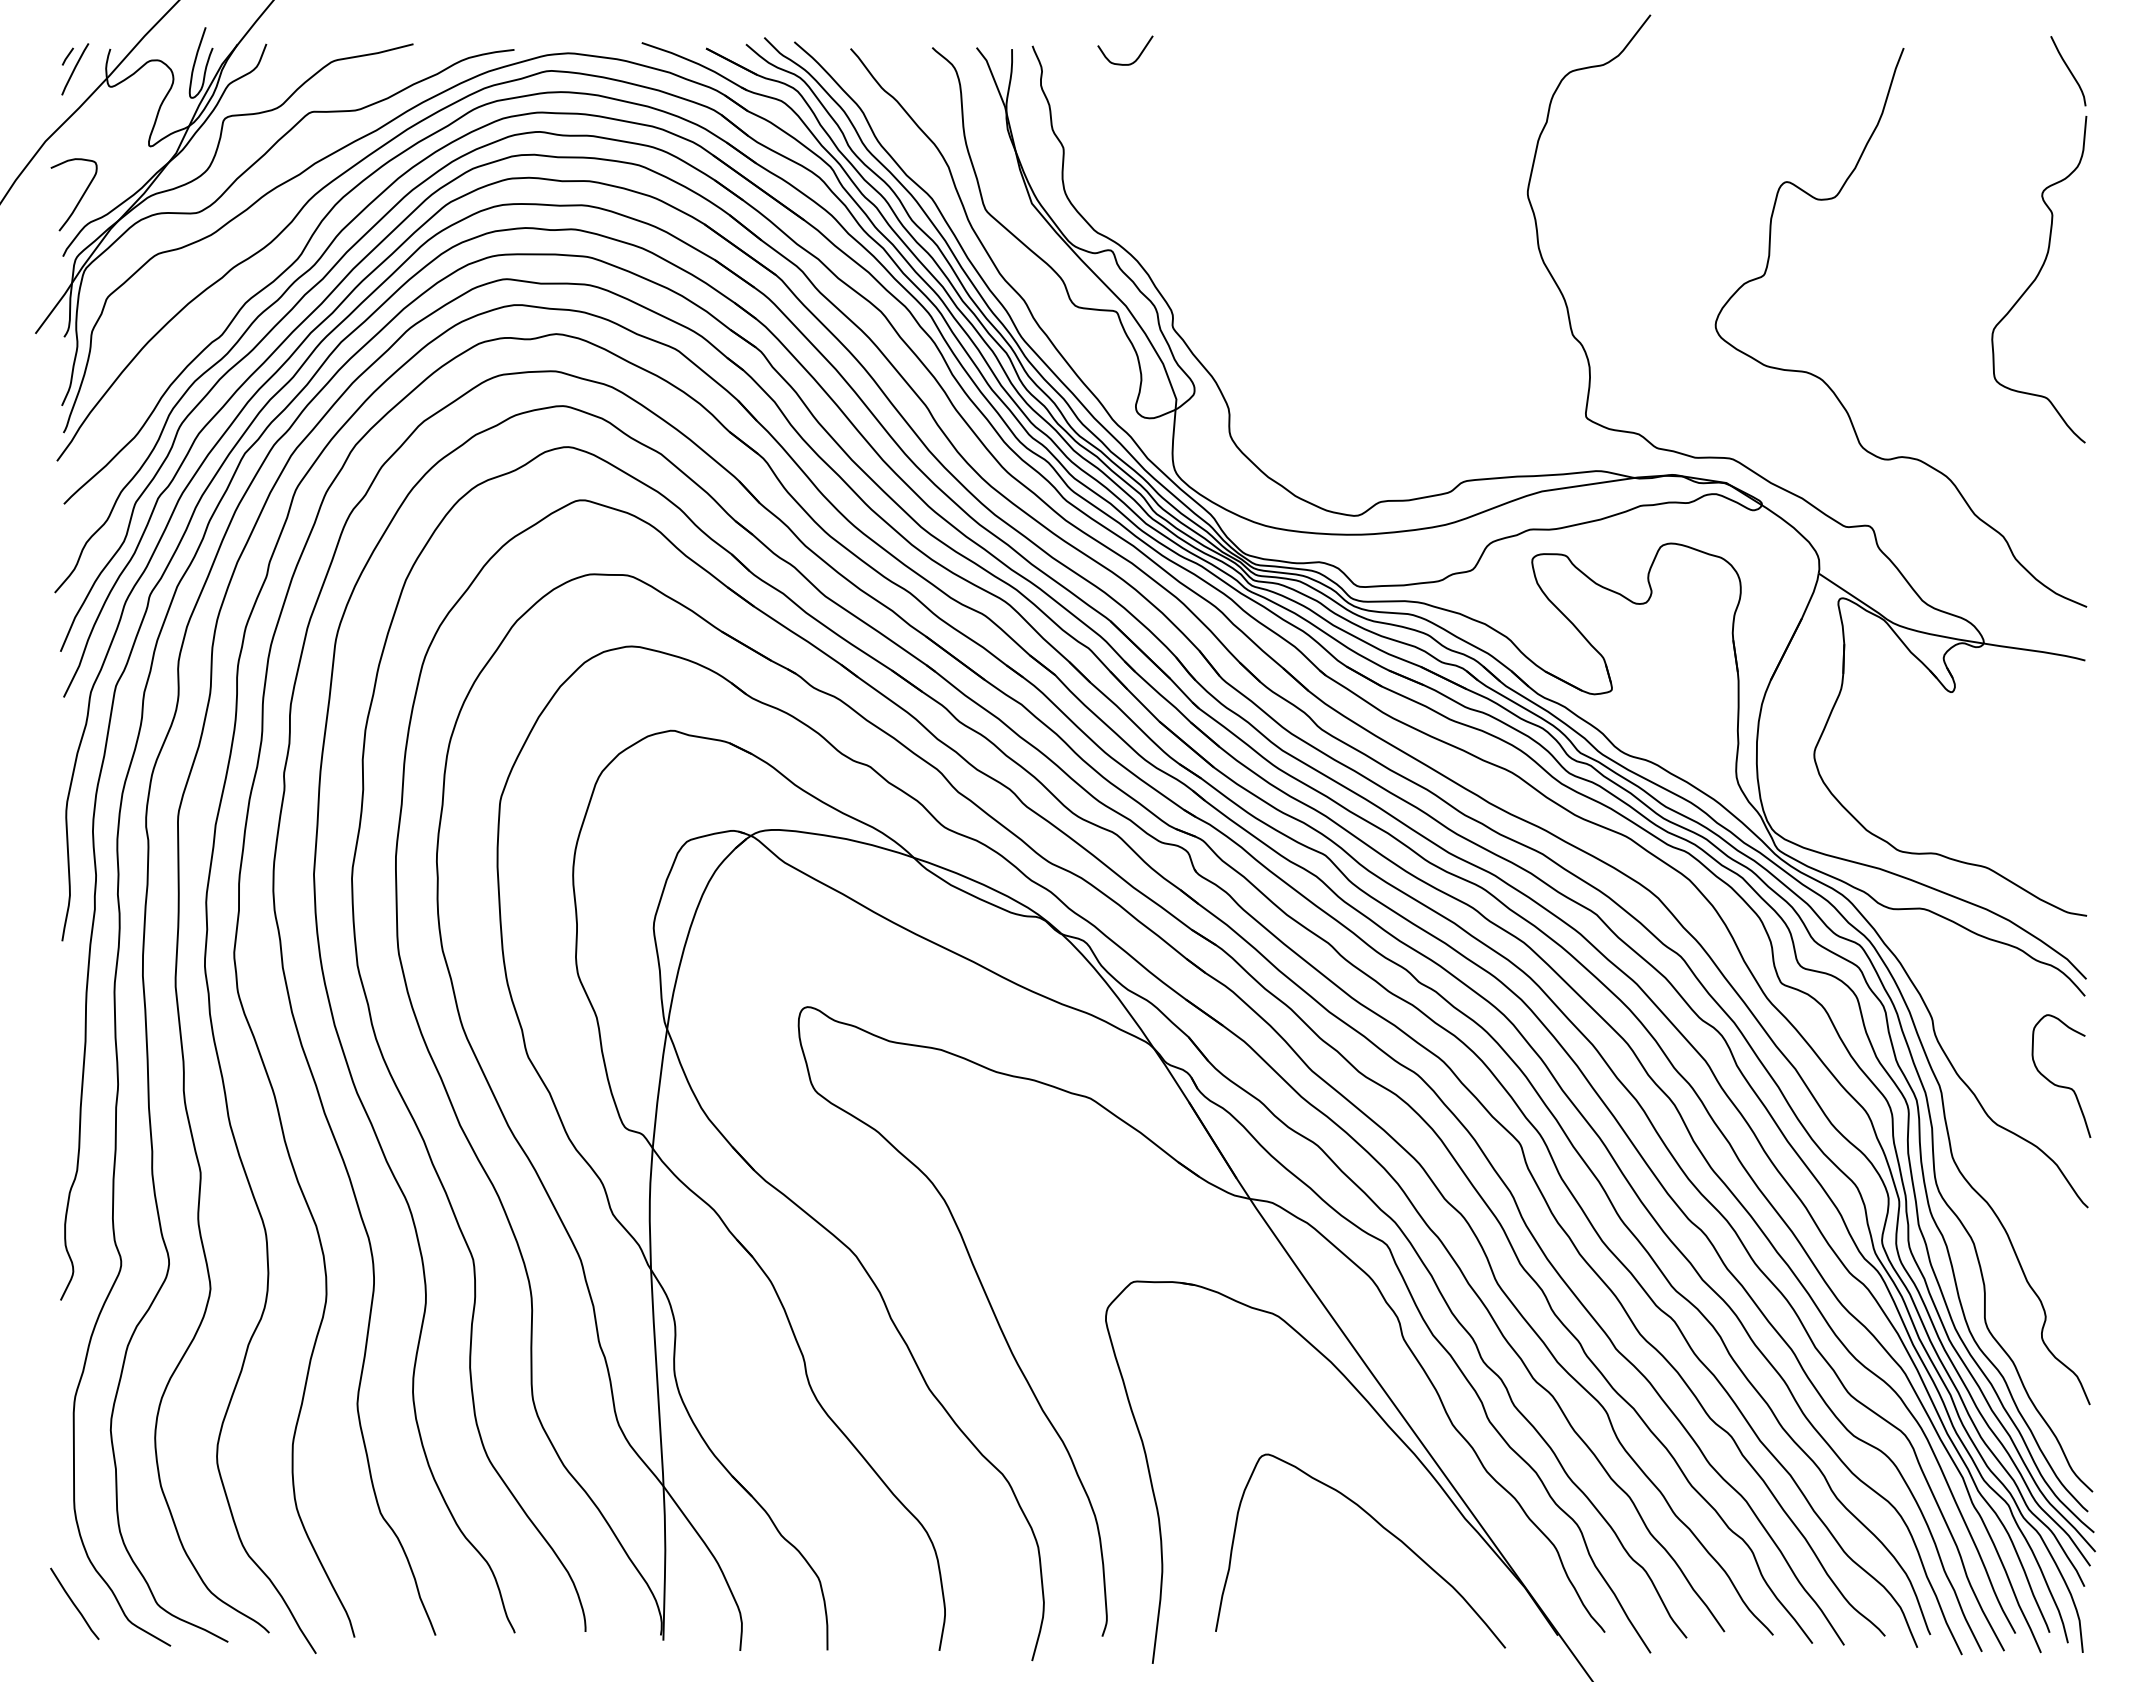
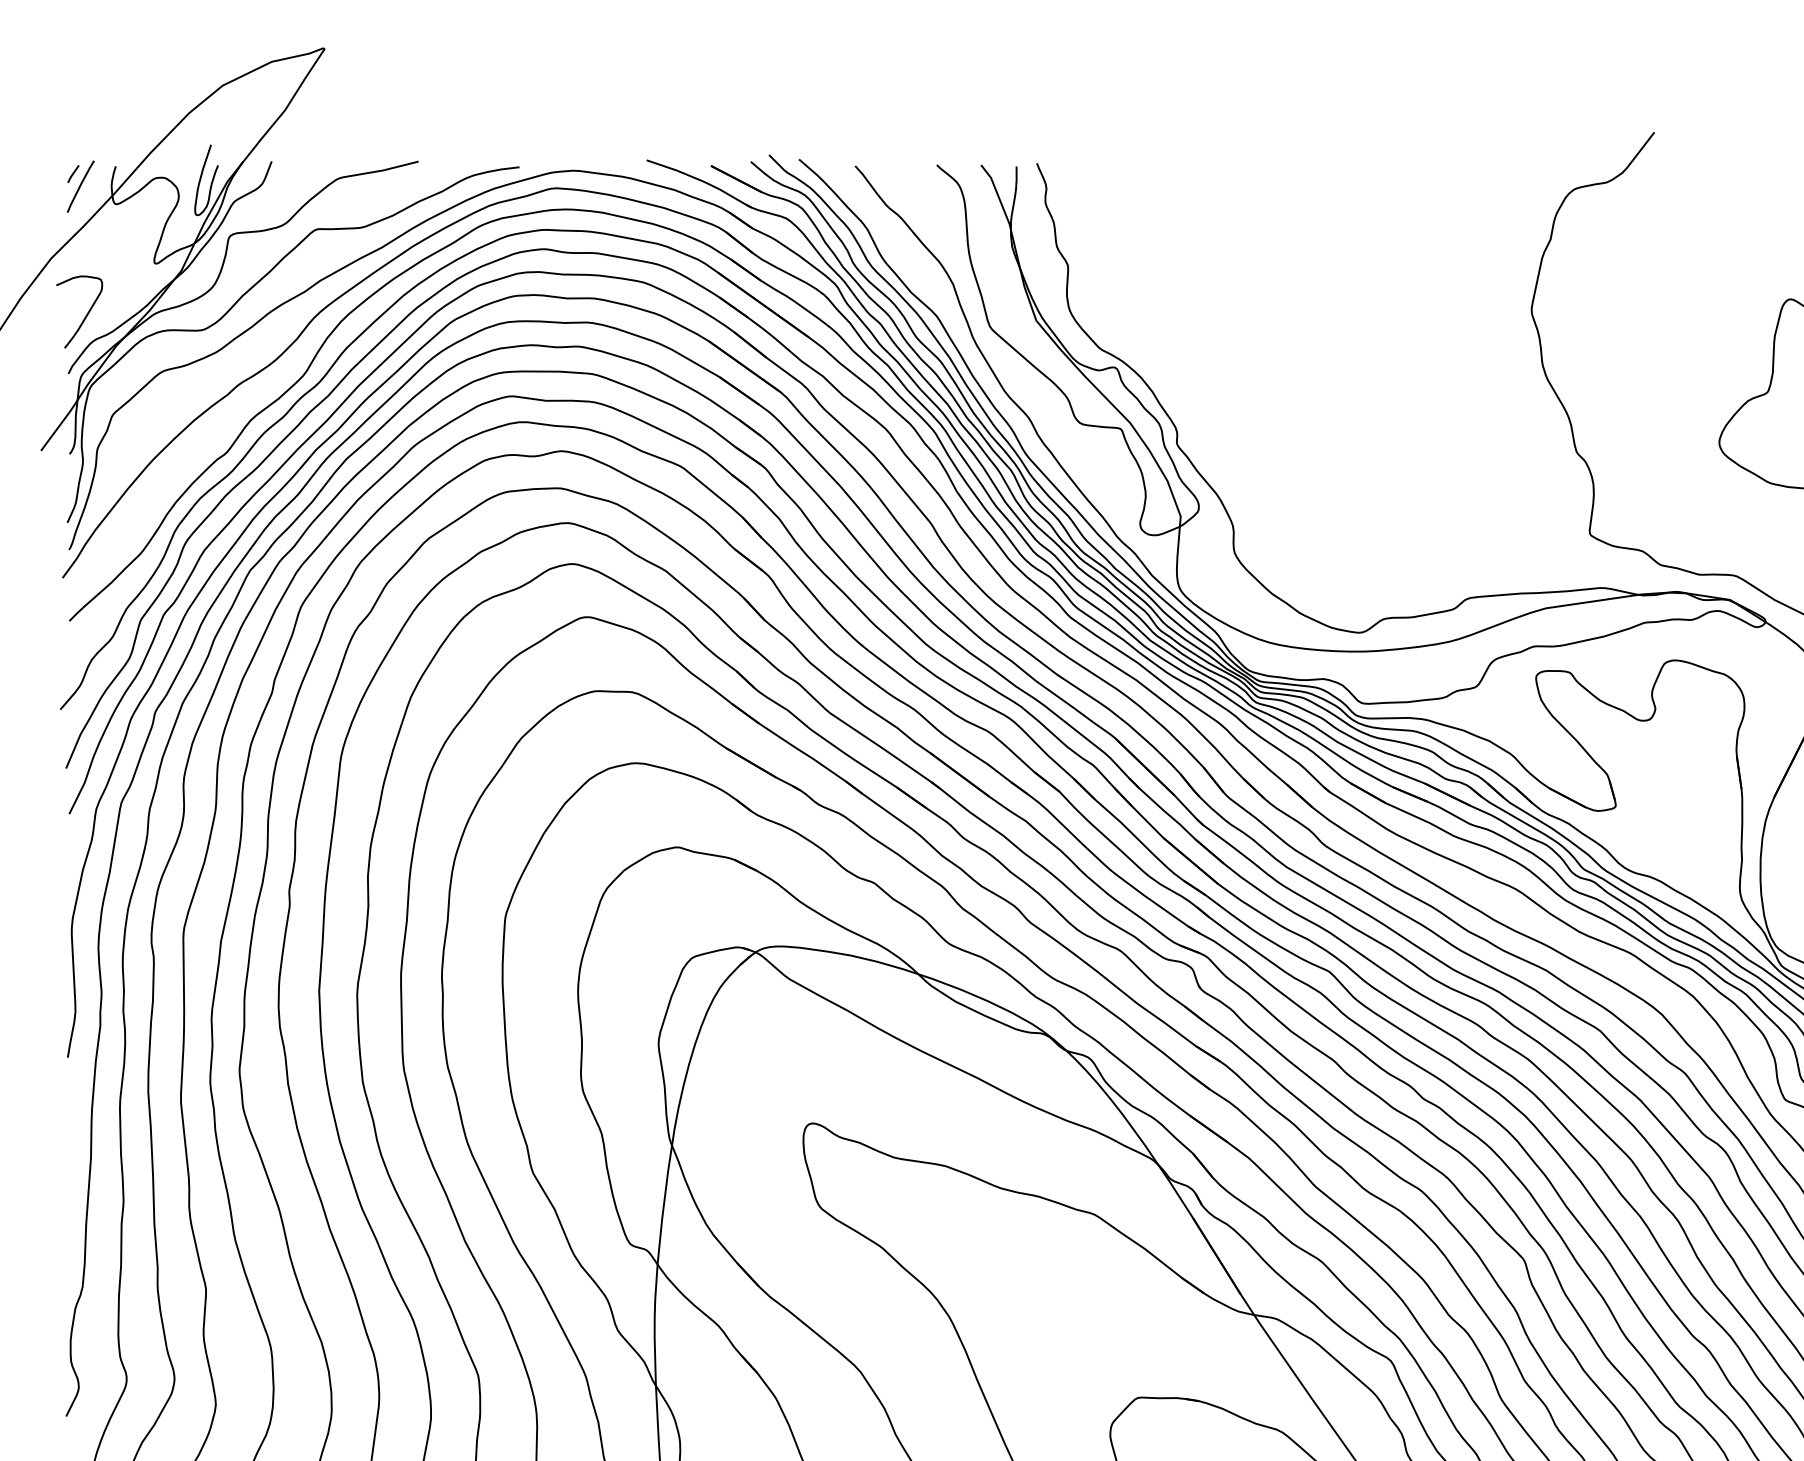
curve: (1128, 63) -> (1132, 180), removed

